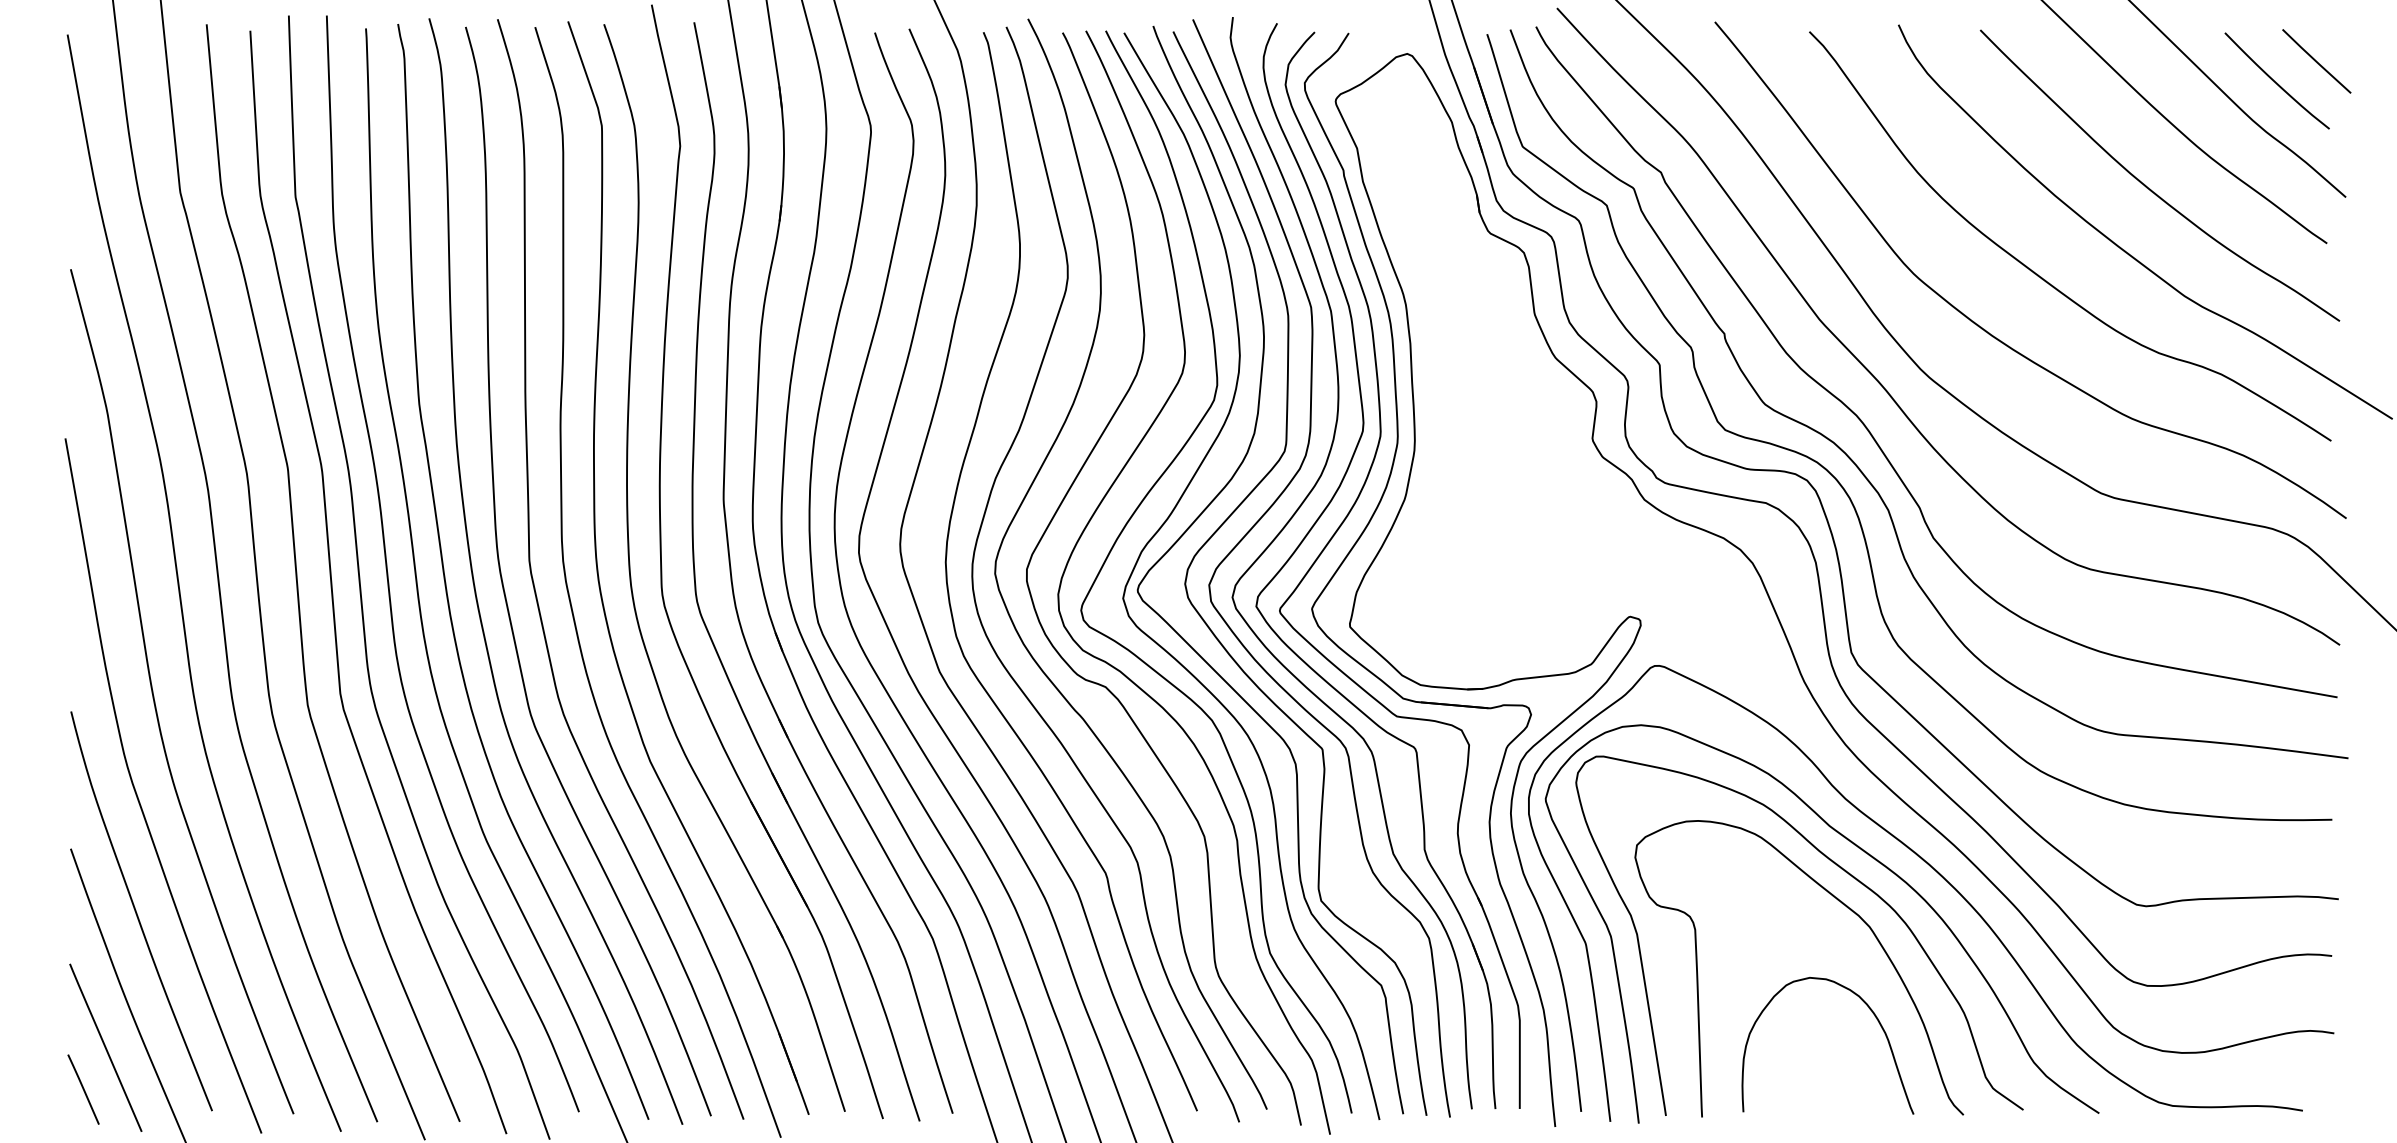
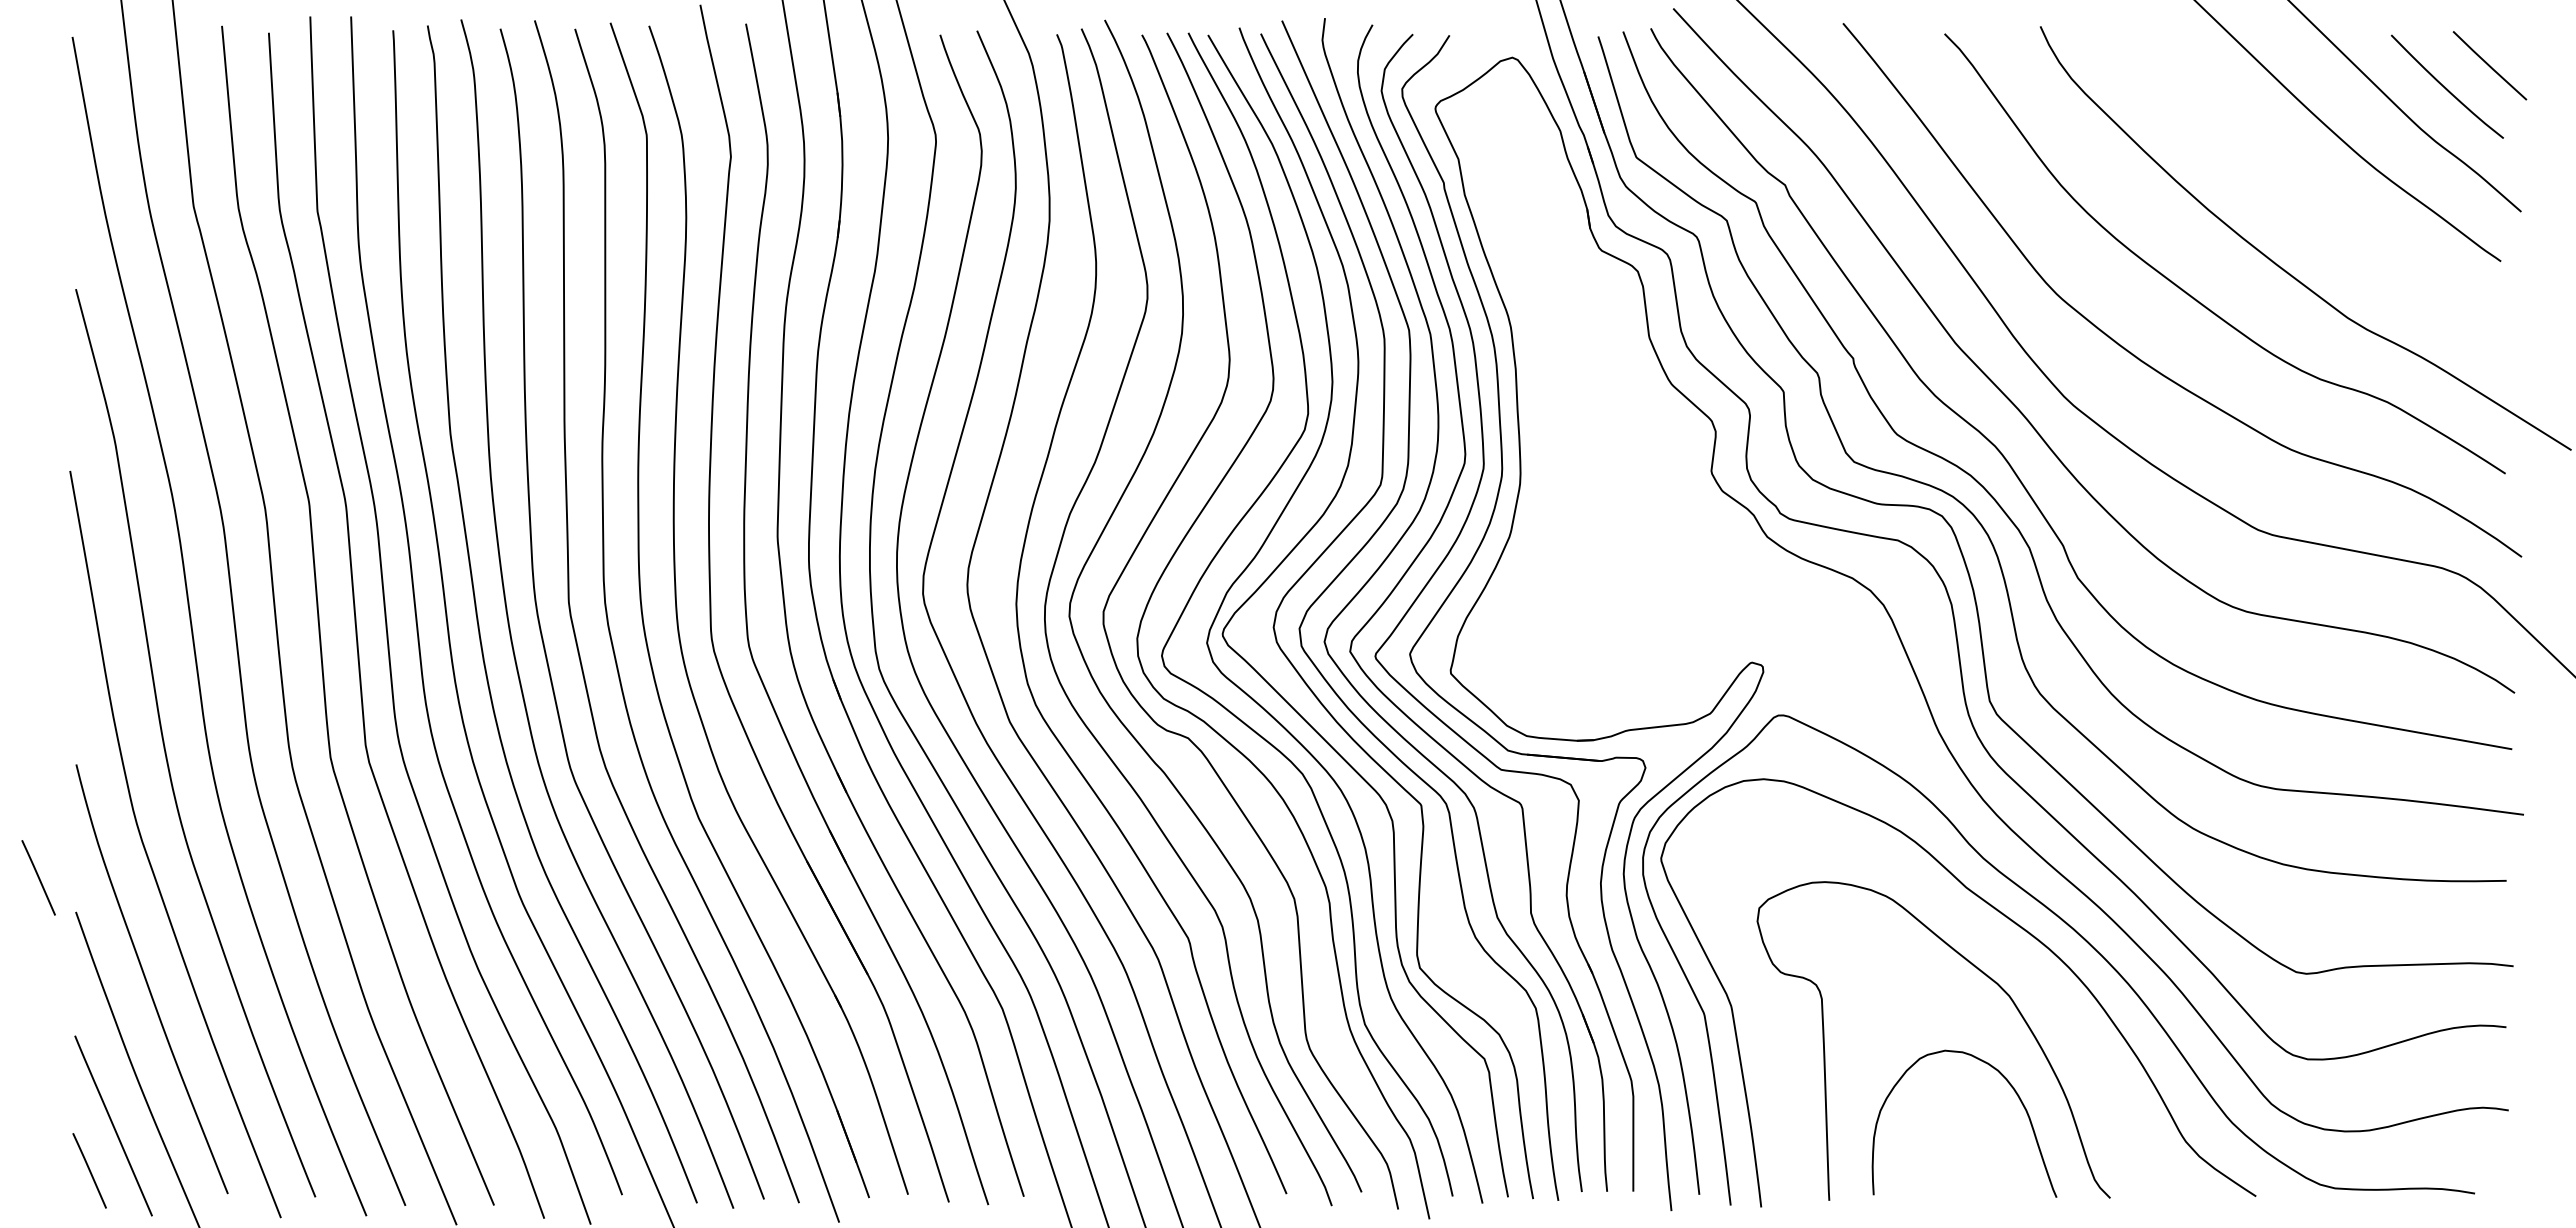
curve: (2151, 189) -> (2312, 203), removed
line: (35, 816) -> (38, 877), added
curve: (1845, 872) -> (1983, 937), removed

